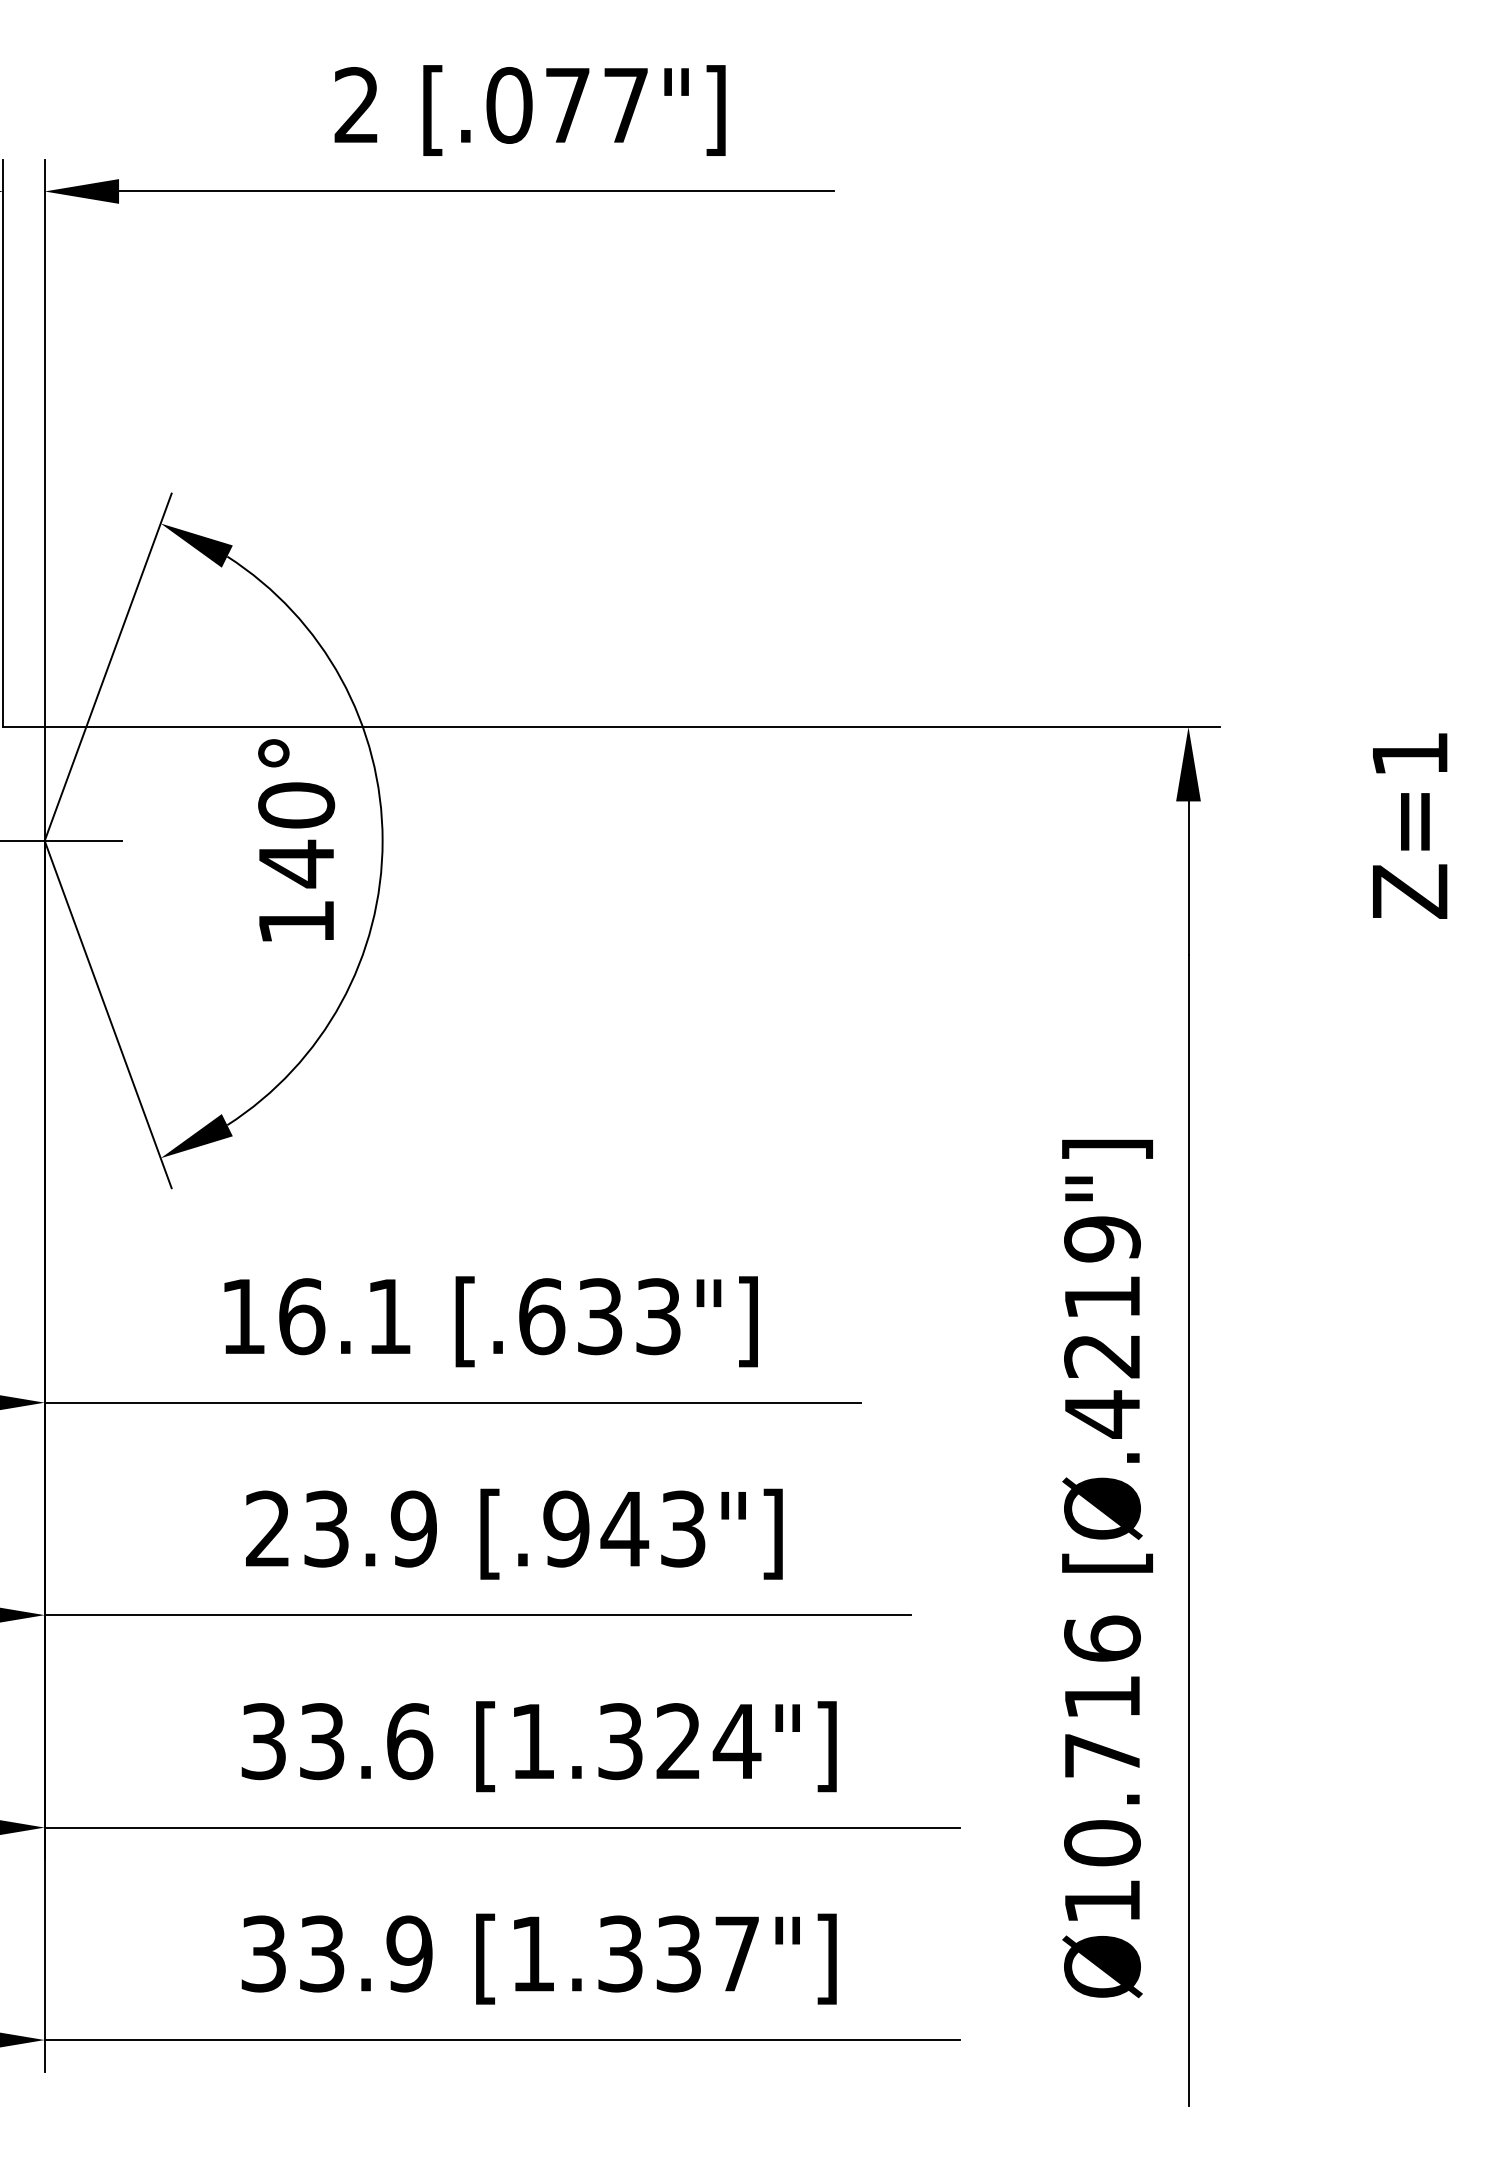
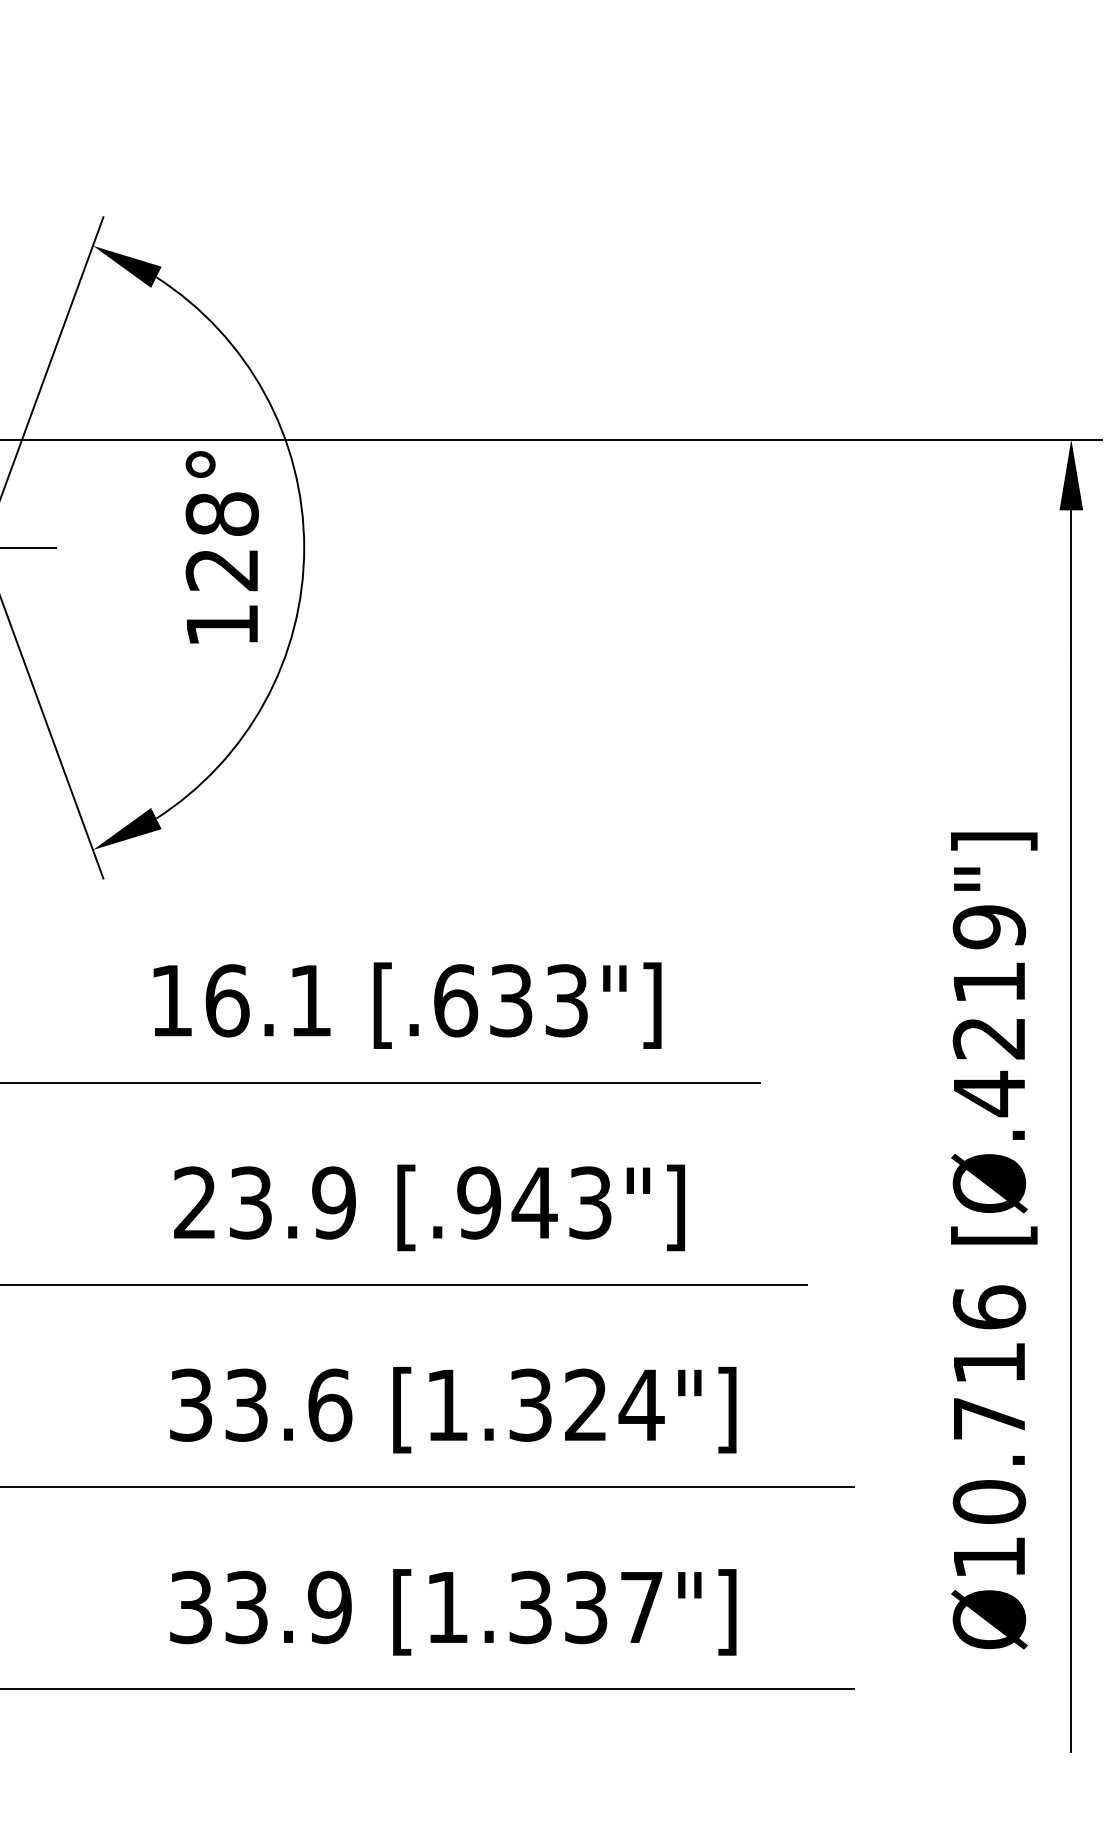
text: (296, 835) -> (222, 542), 140° -> 128°

